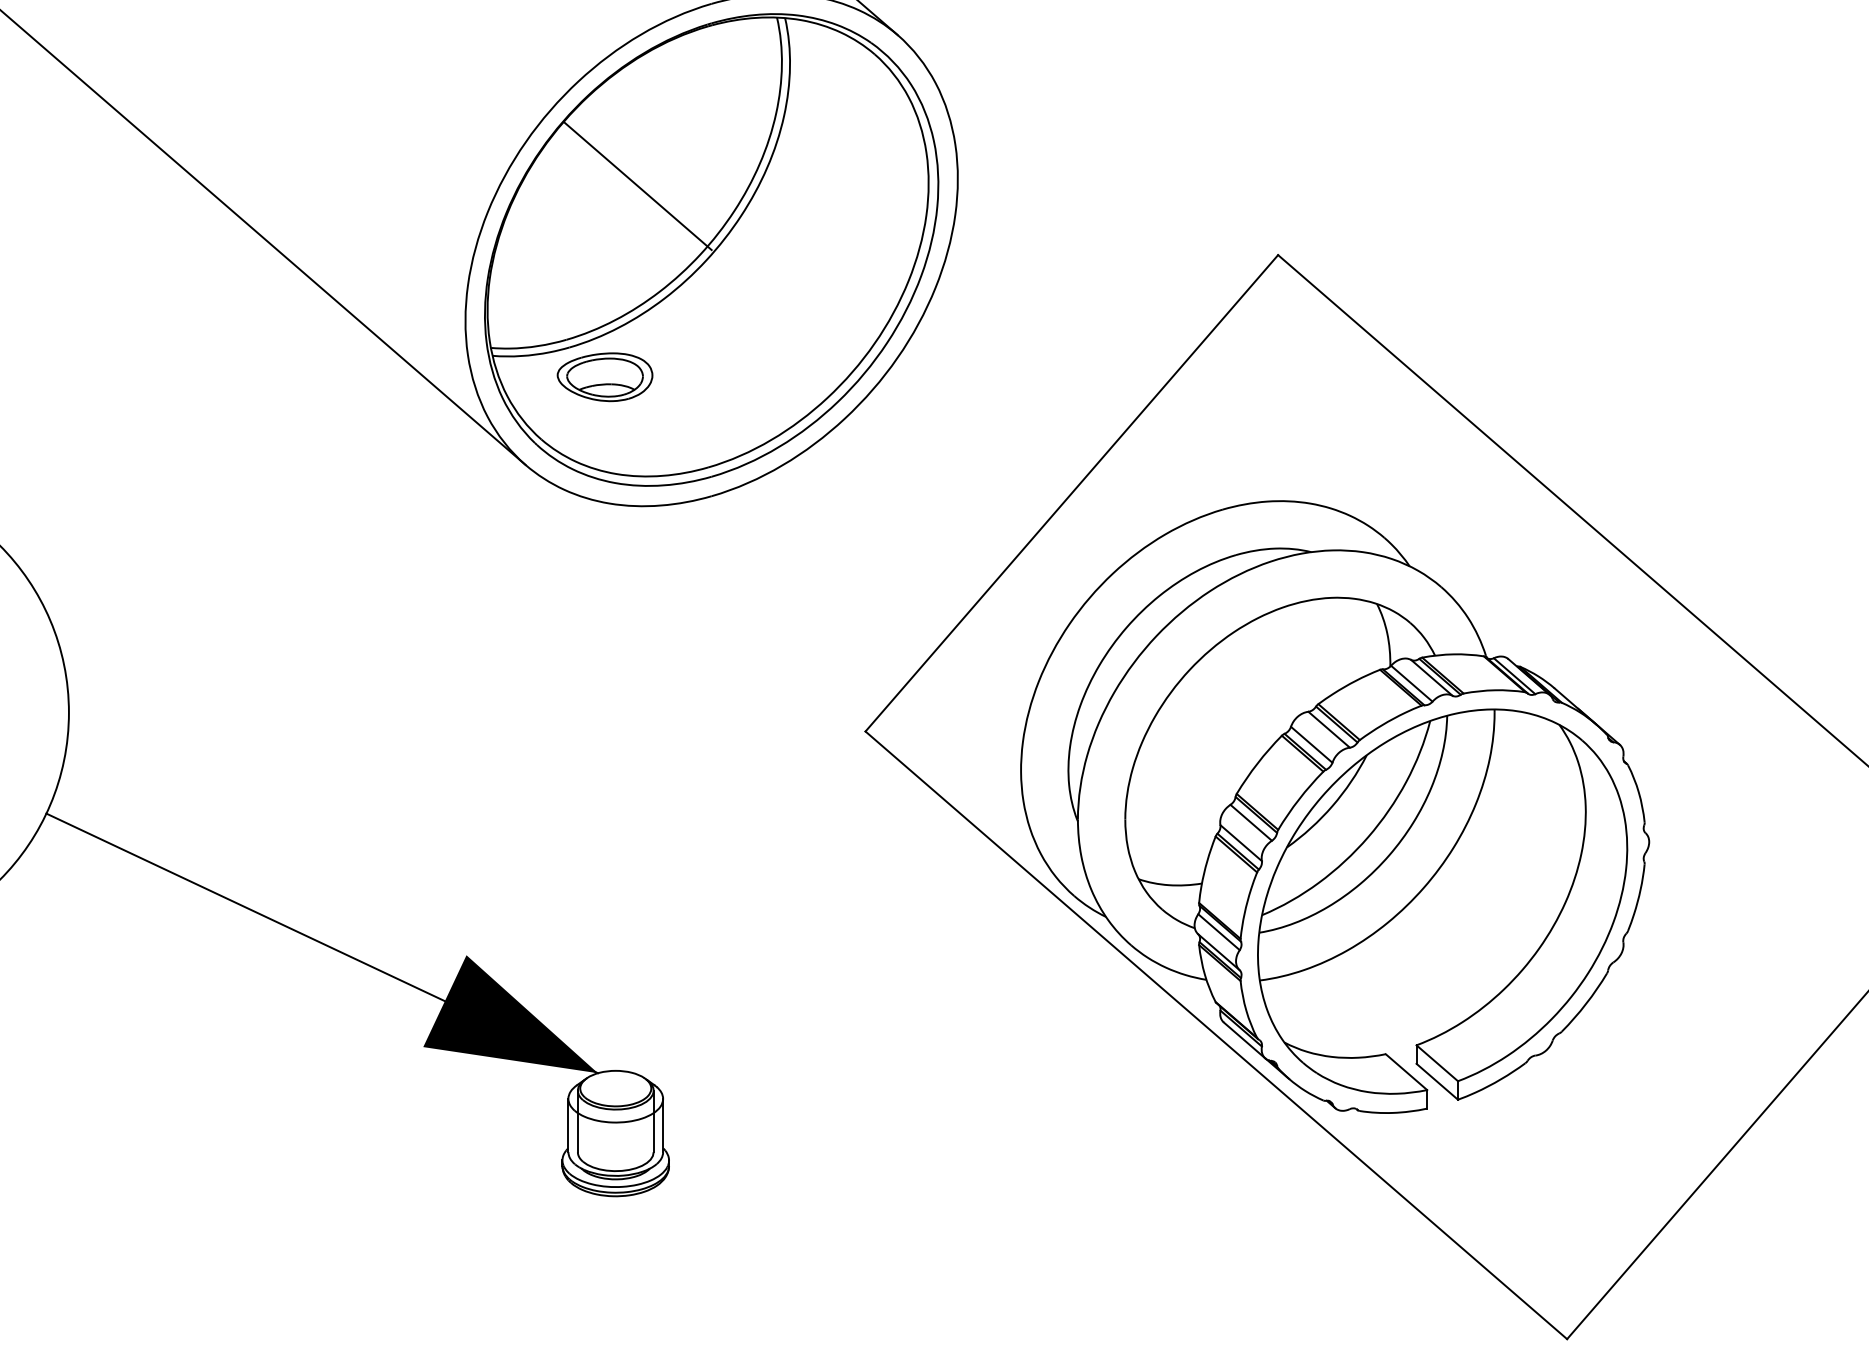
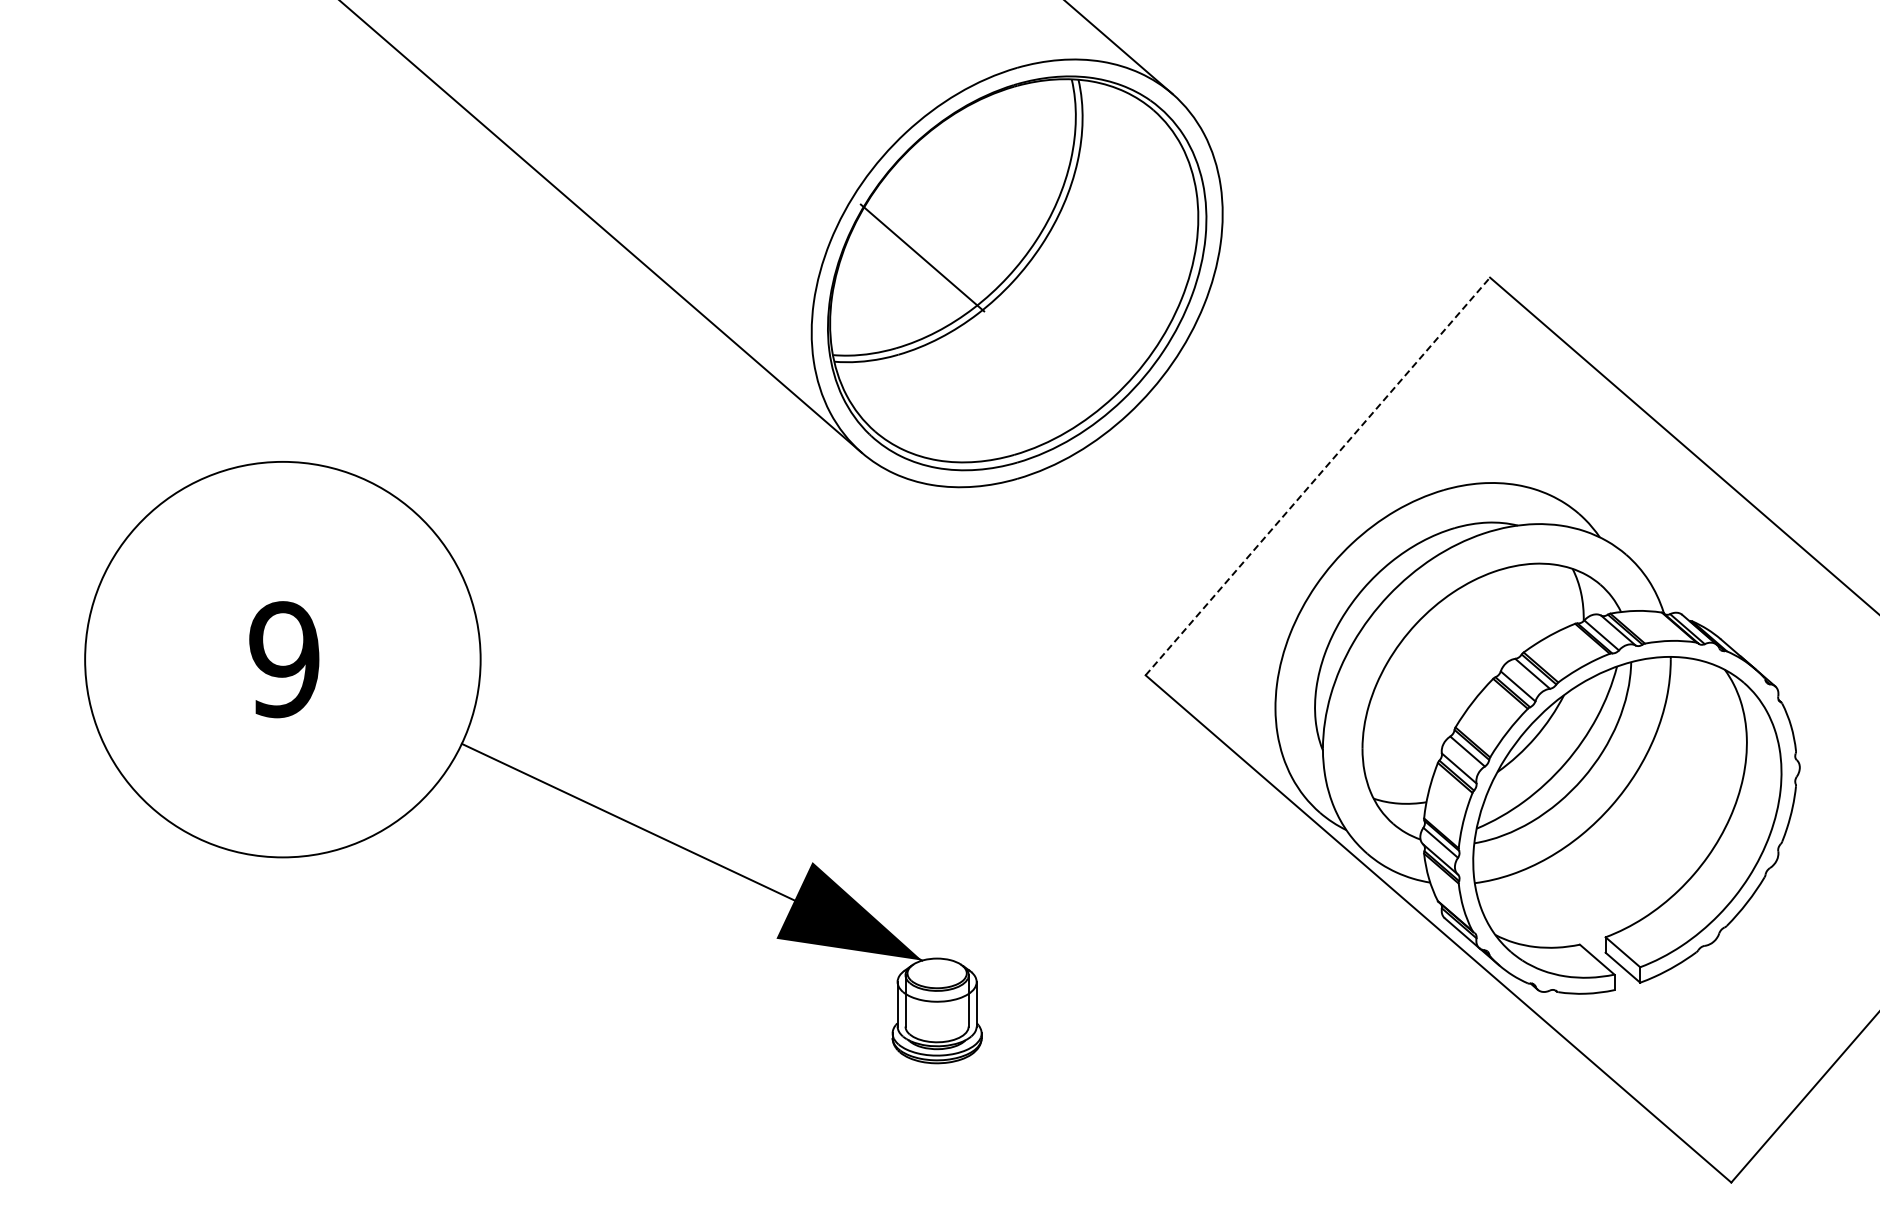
line: (637, 185) -> (922, 257), moved
part: (604, 377) -> (927, 379), removed
line: (1072, 493) -> (1318, 476), solid -> dashed

